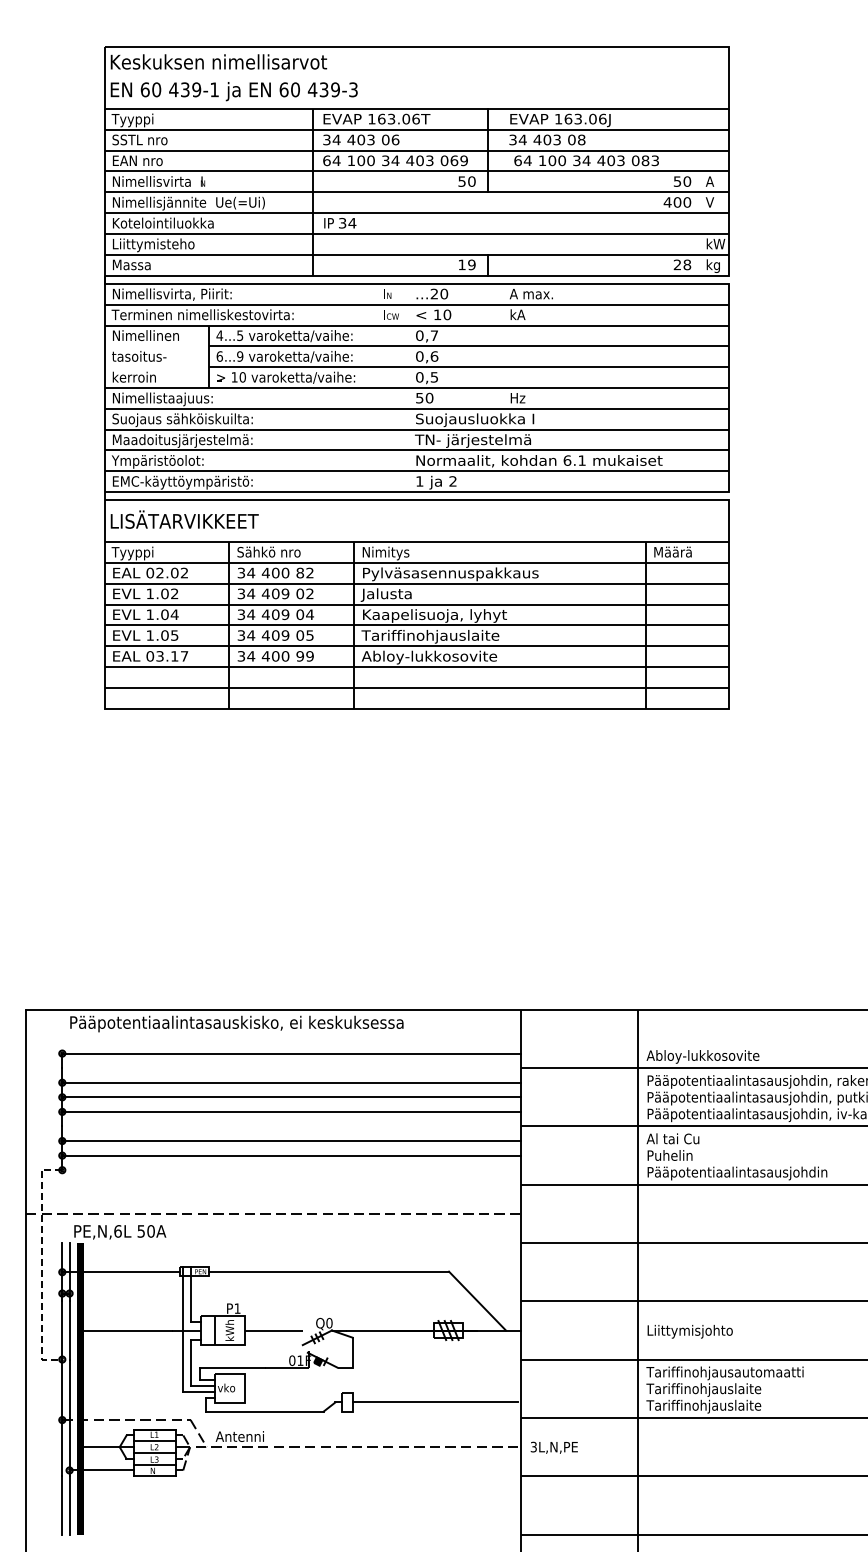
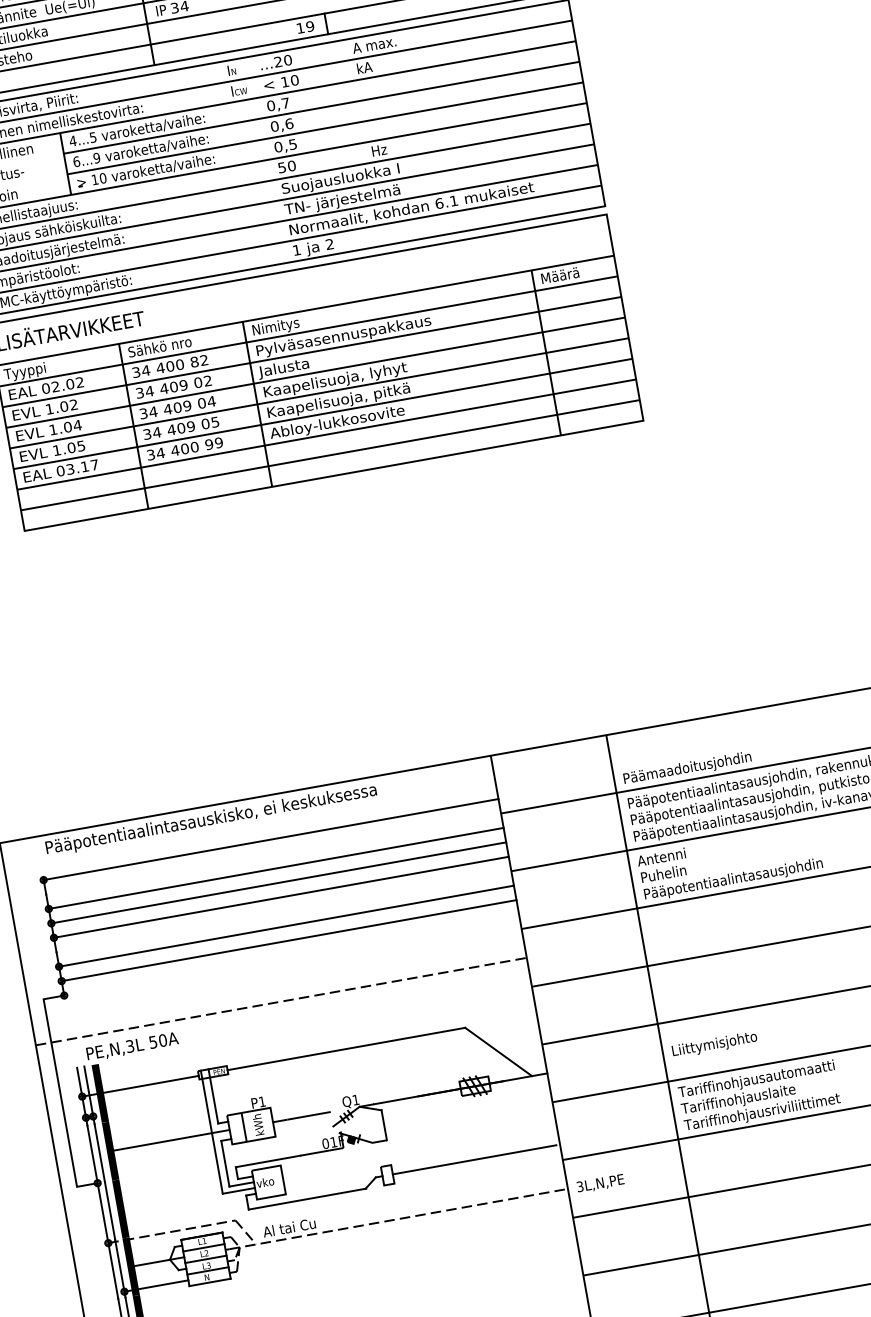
text: (433, 636) -> (337, 401), Tariffinohjauslaite -> Kaapelisuoja, pitkä
text: (710, 1056) -> (686, 768), Abloy-lukkosovite -> Päämaadoitusjohdin
text: (677, 1138) -> (668, 855), Al tai Cu -> Antenni
text: (117, 1231) -> (129, 1046), PE,N,6L -> PE,N,3L
line: (41, 1264) -> (60, 1092), dashed -> solid
text: (329, 1322) -> (355, 1099), Q0 -> Q1
text: (769, 1404) -> (806, 1102), Tariffinohjauslaite -> Tariffinohjausriviliittimet
text: (246, 1436) -> (293, 1226), Antenni -> Al tai Cu

